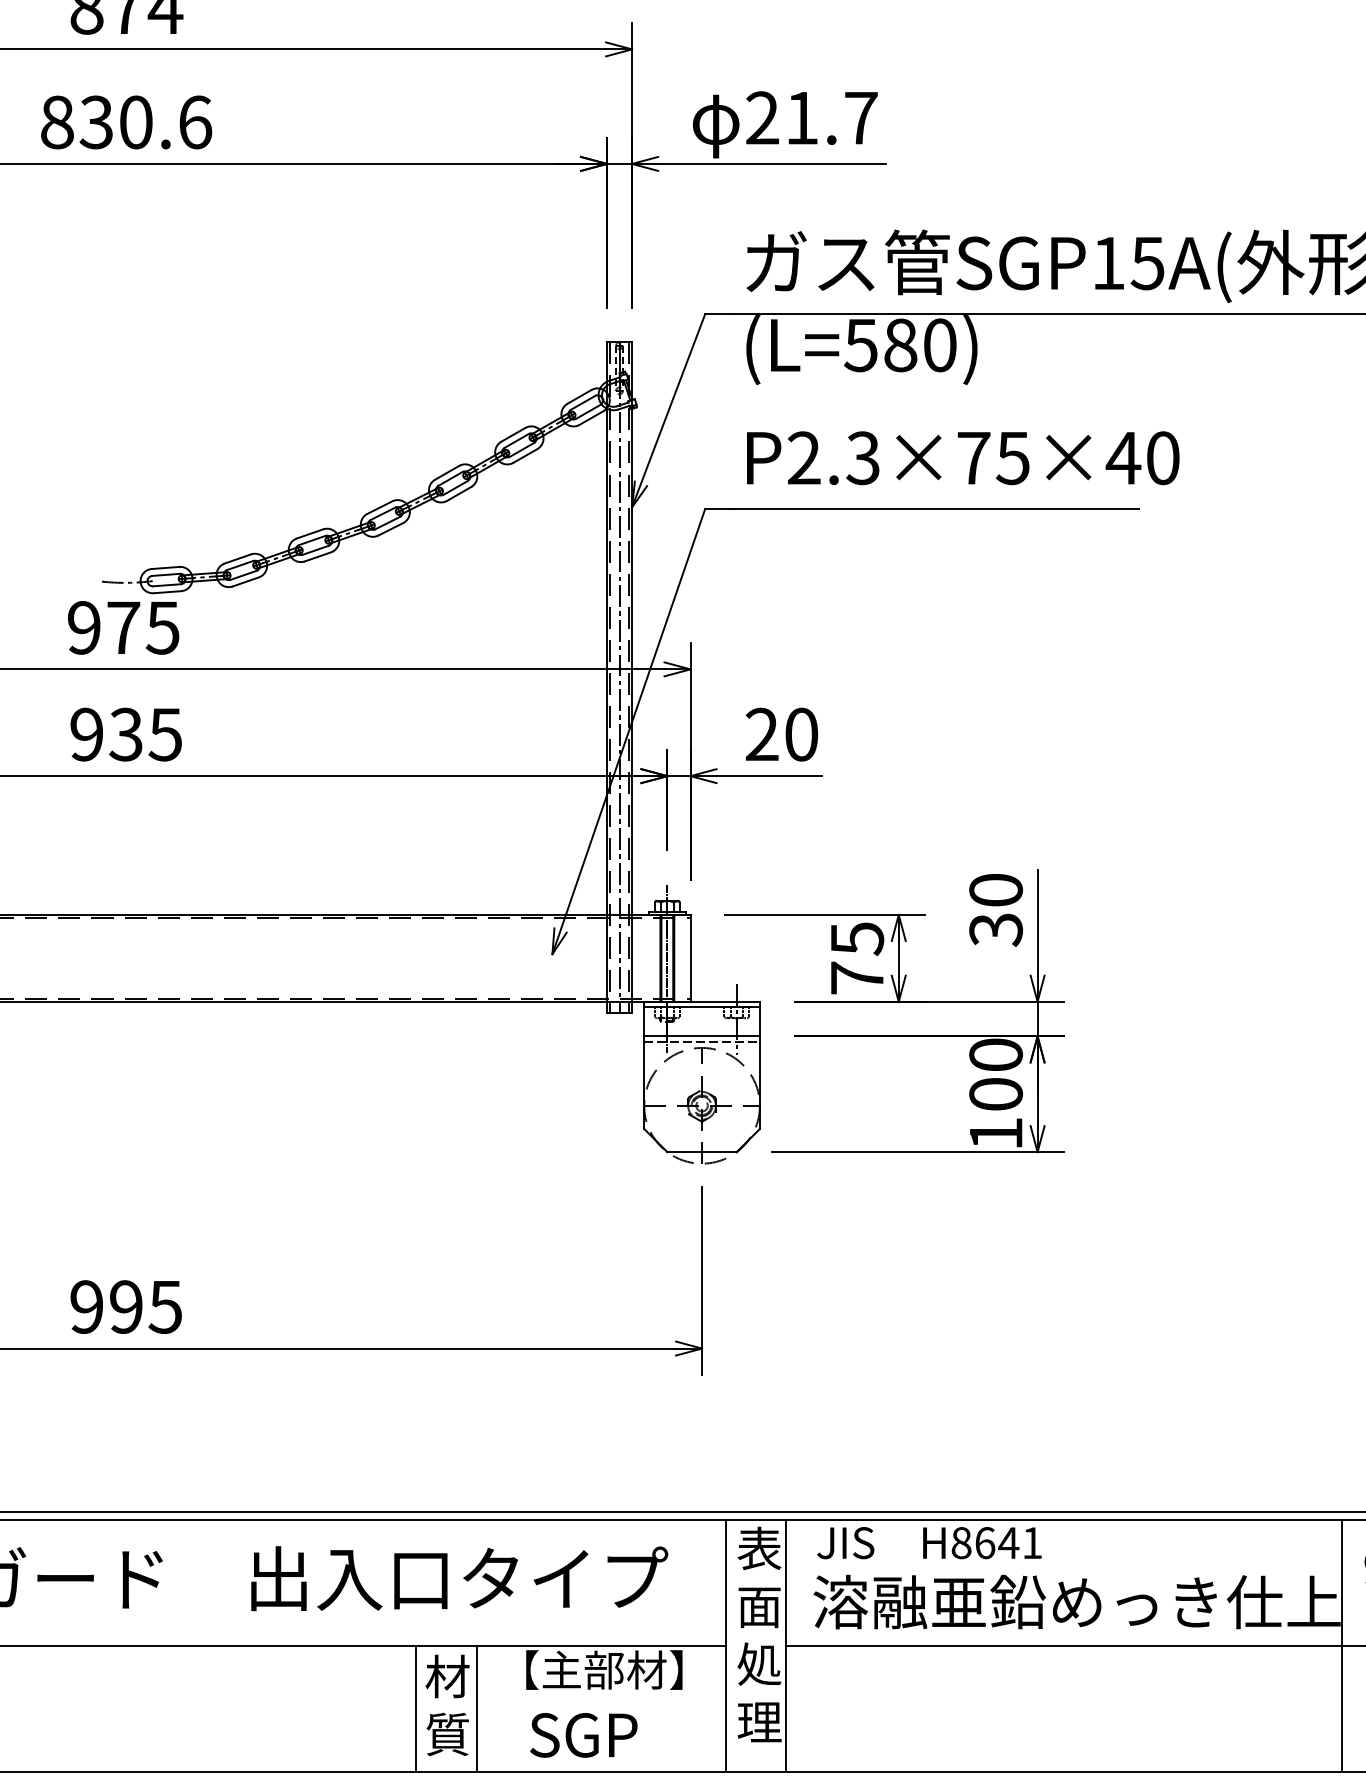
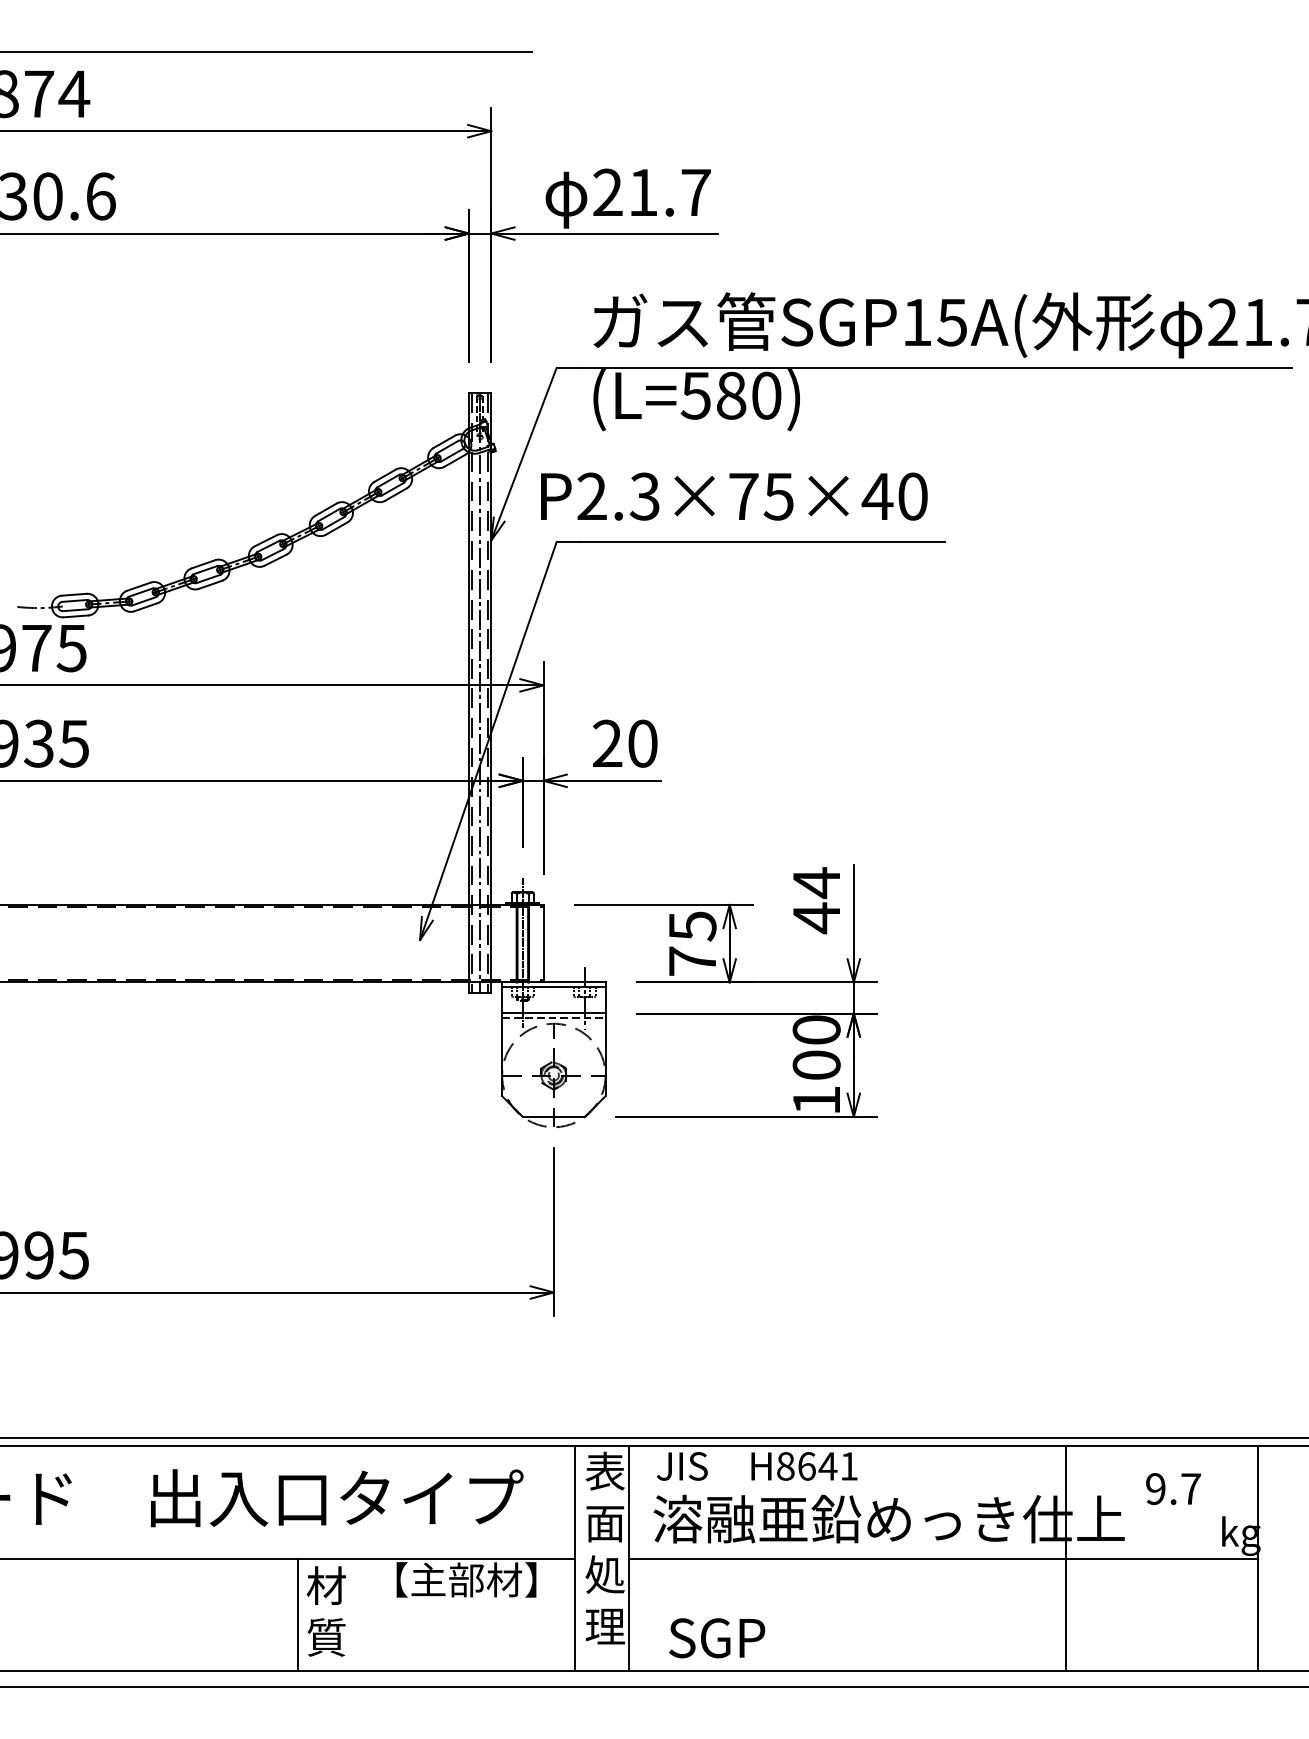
text: (963, 458) -> (734, 496), moved
text: (995, 910) -> (816, 900), 30 -> 44
line: (1341, 1646) -> (1065, 1558), moved
line: (476, 1708) -> (352, 1614), removed
text: (584, 1735) -> (717, 1638), moved

